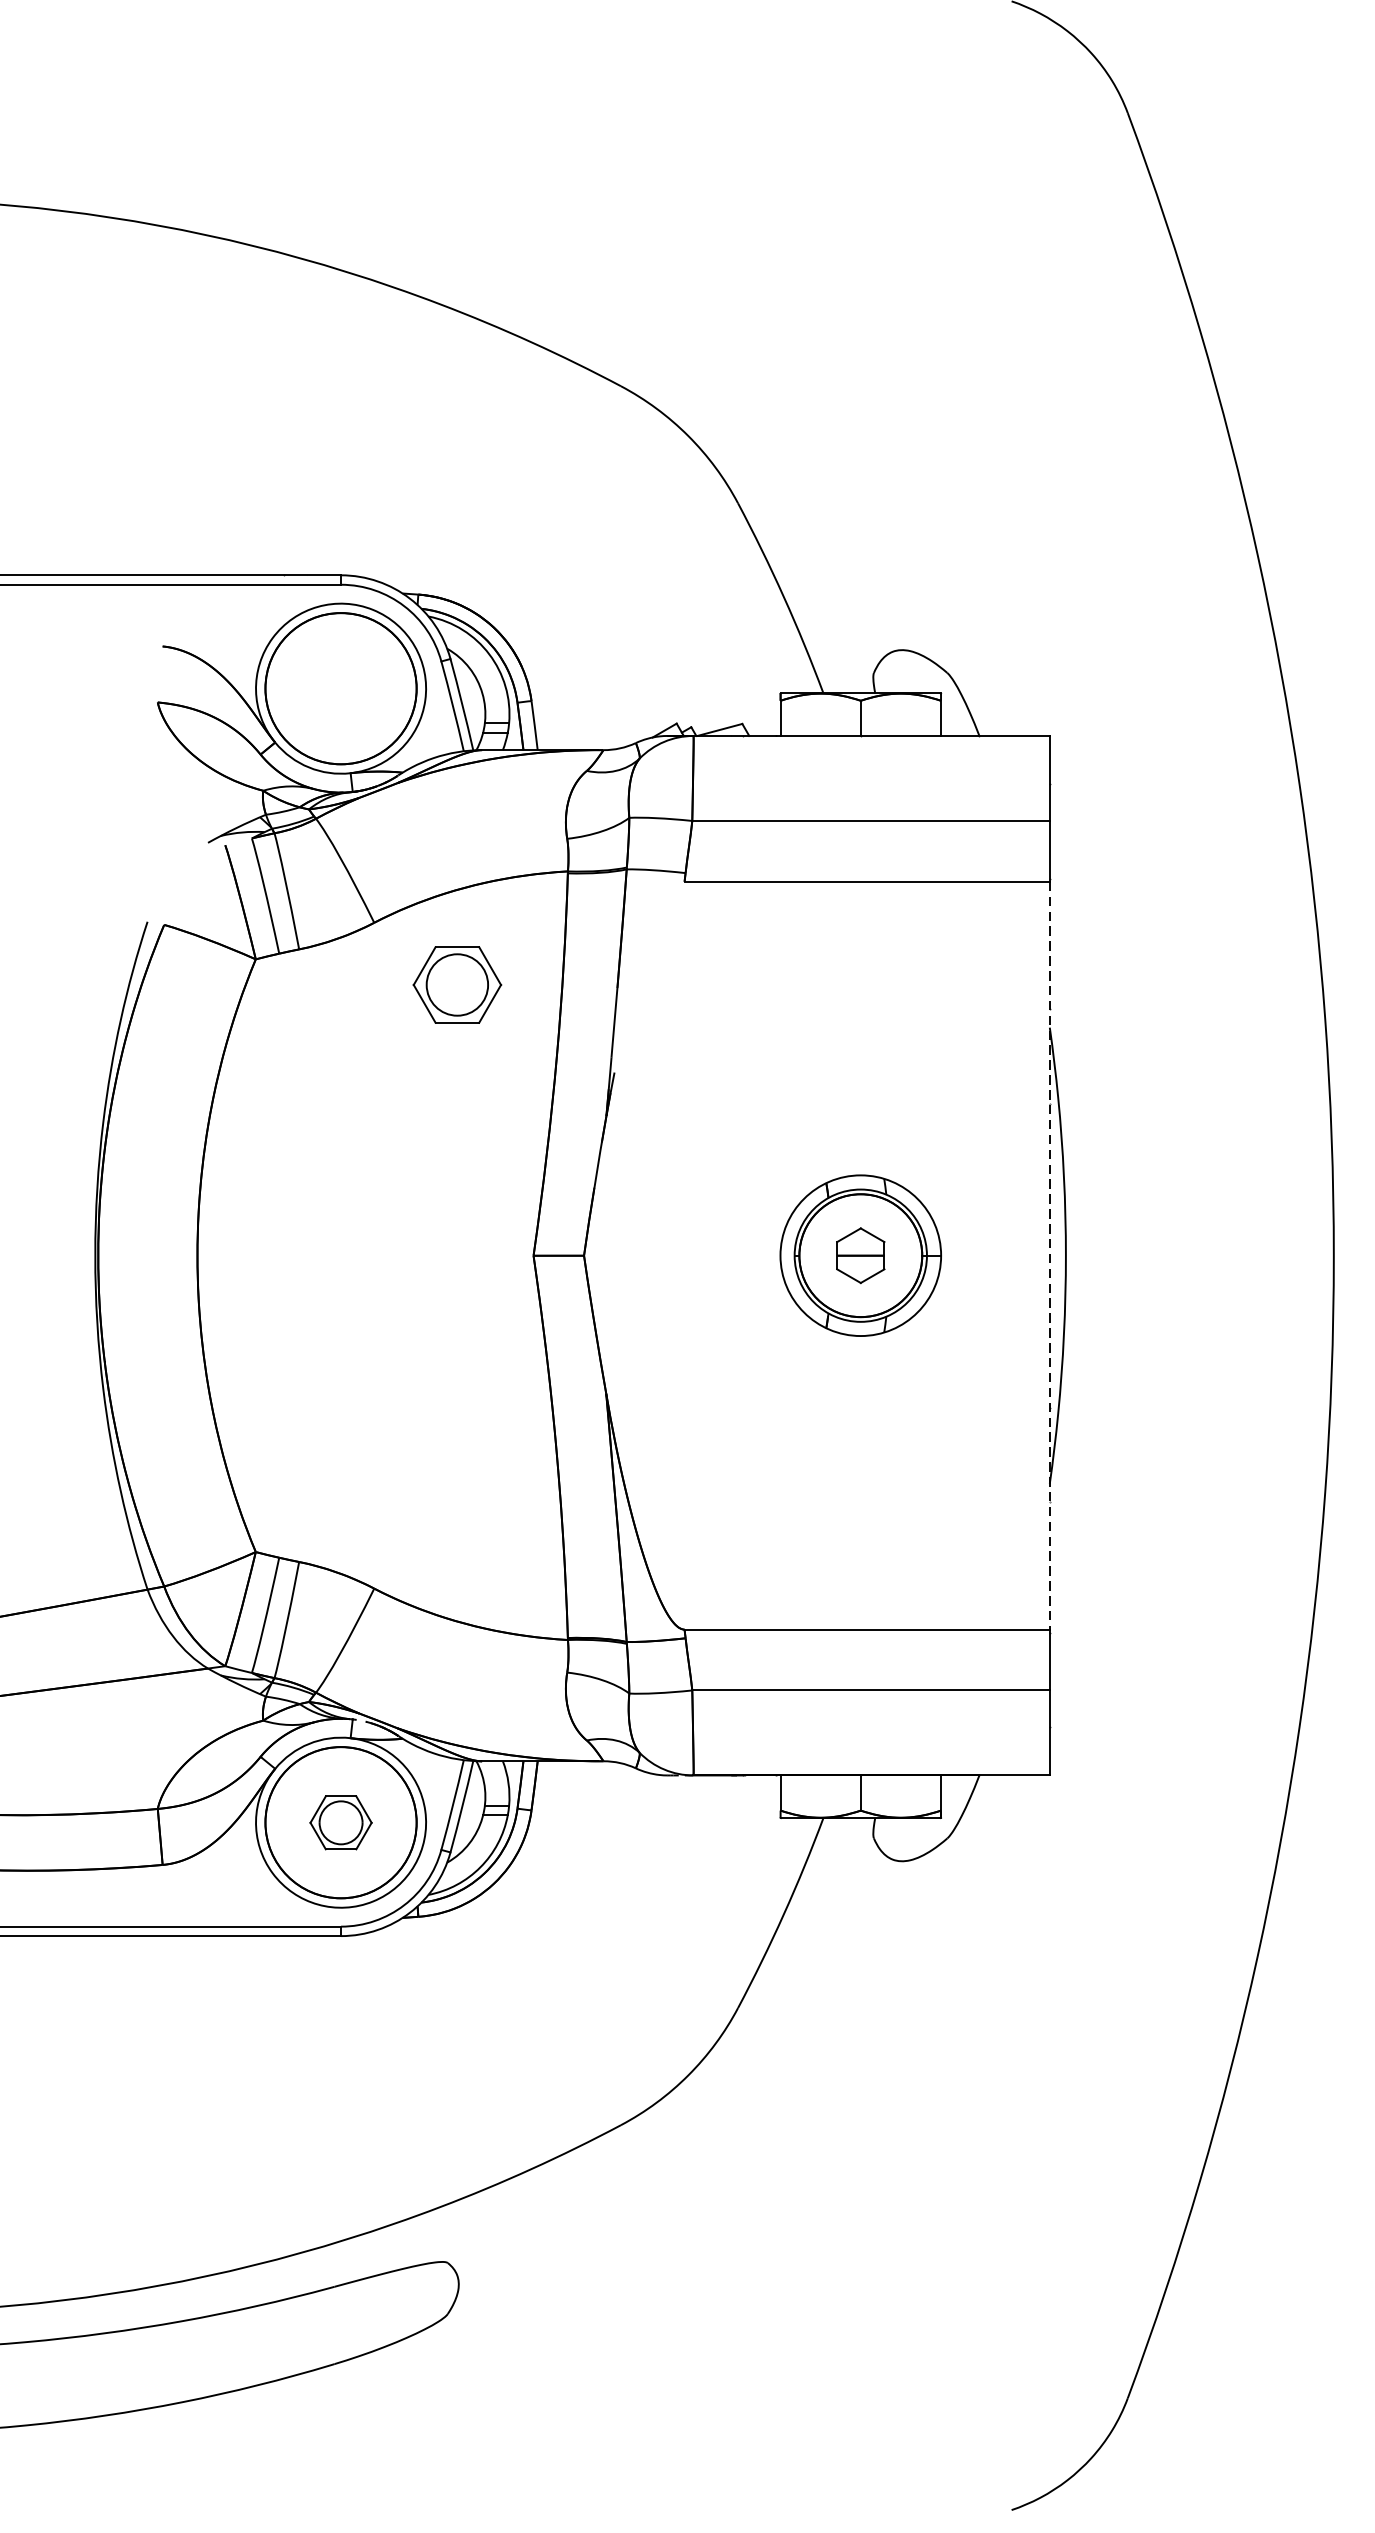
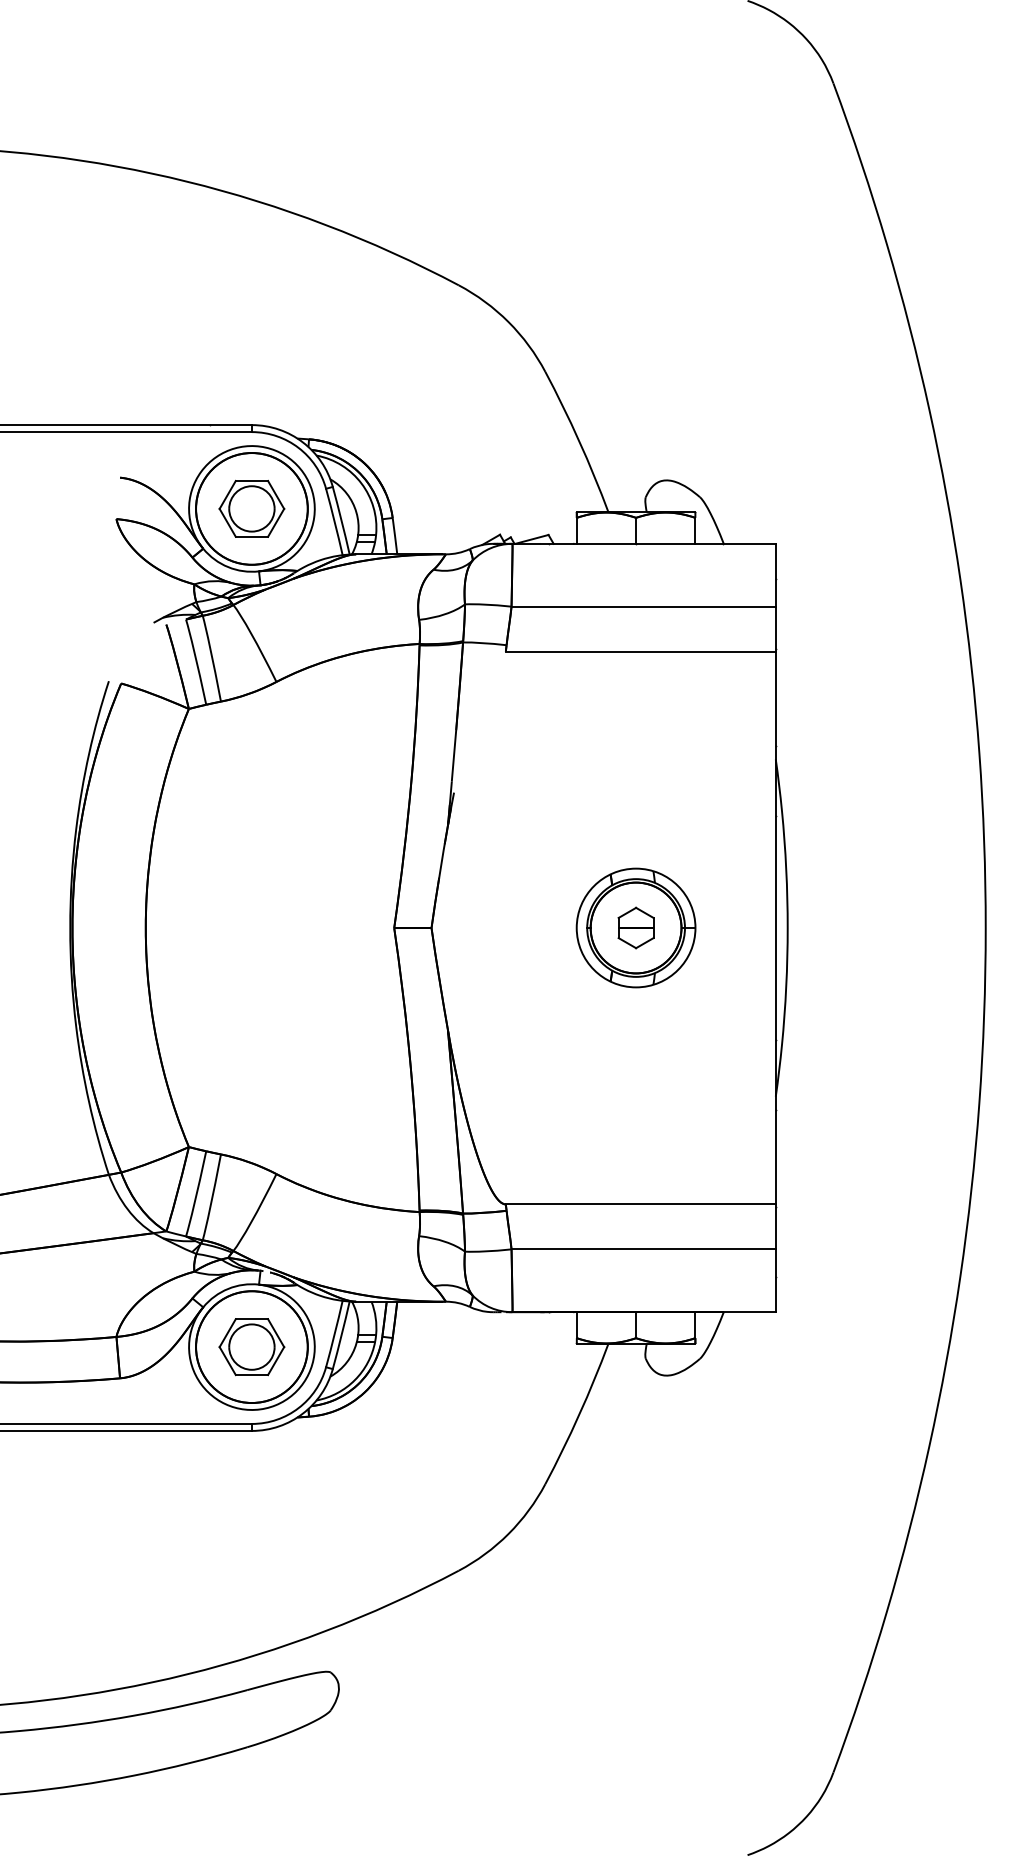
part: (456, 984) -> (251, 508), moved
line: (1049, 1256) -> (775, 928), dashed -> solid
part: (340, 1823) -> (251, 1347), size x1.43

